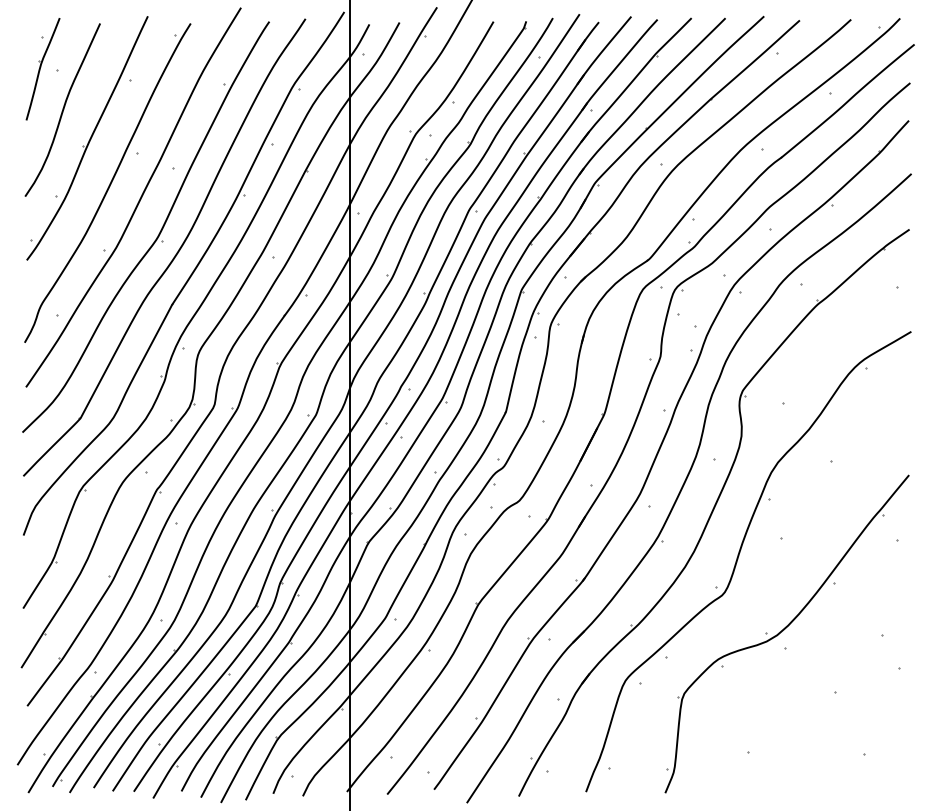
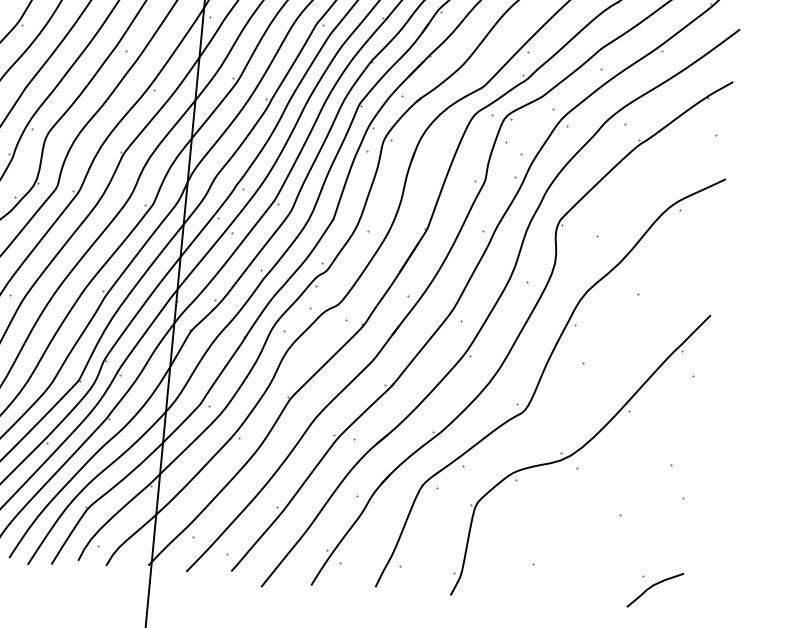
curve: (875, 764) -> (652, 587), added

